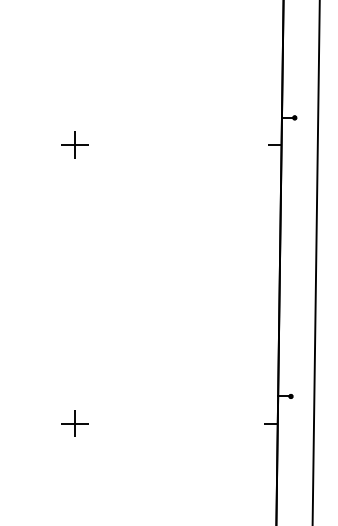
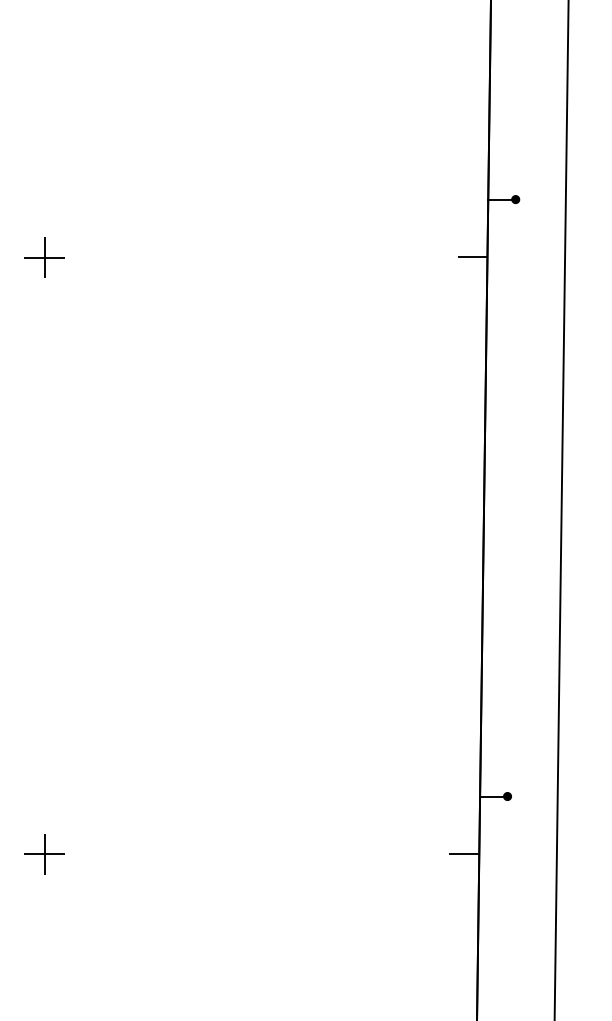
part: (74, 144) -> (43, 256), size x0.7
part: (74, 423) -> (43, 854), size x0.7

